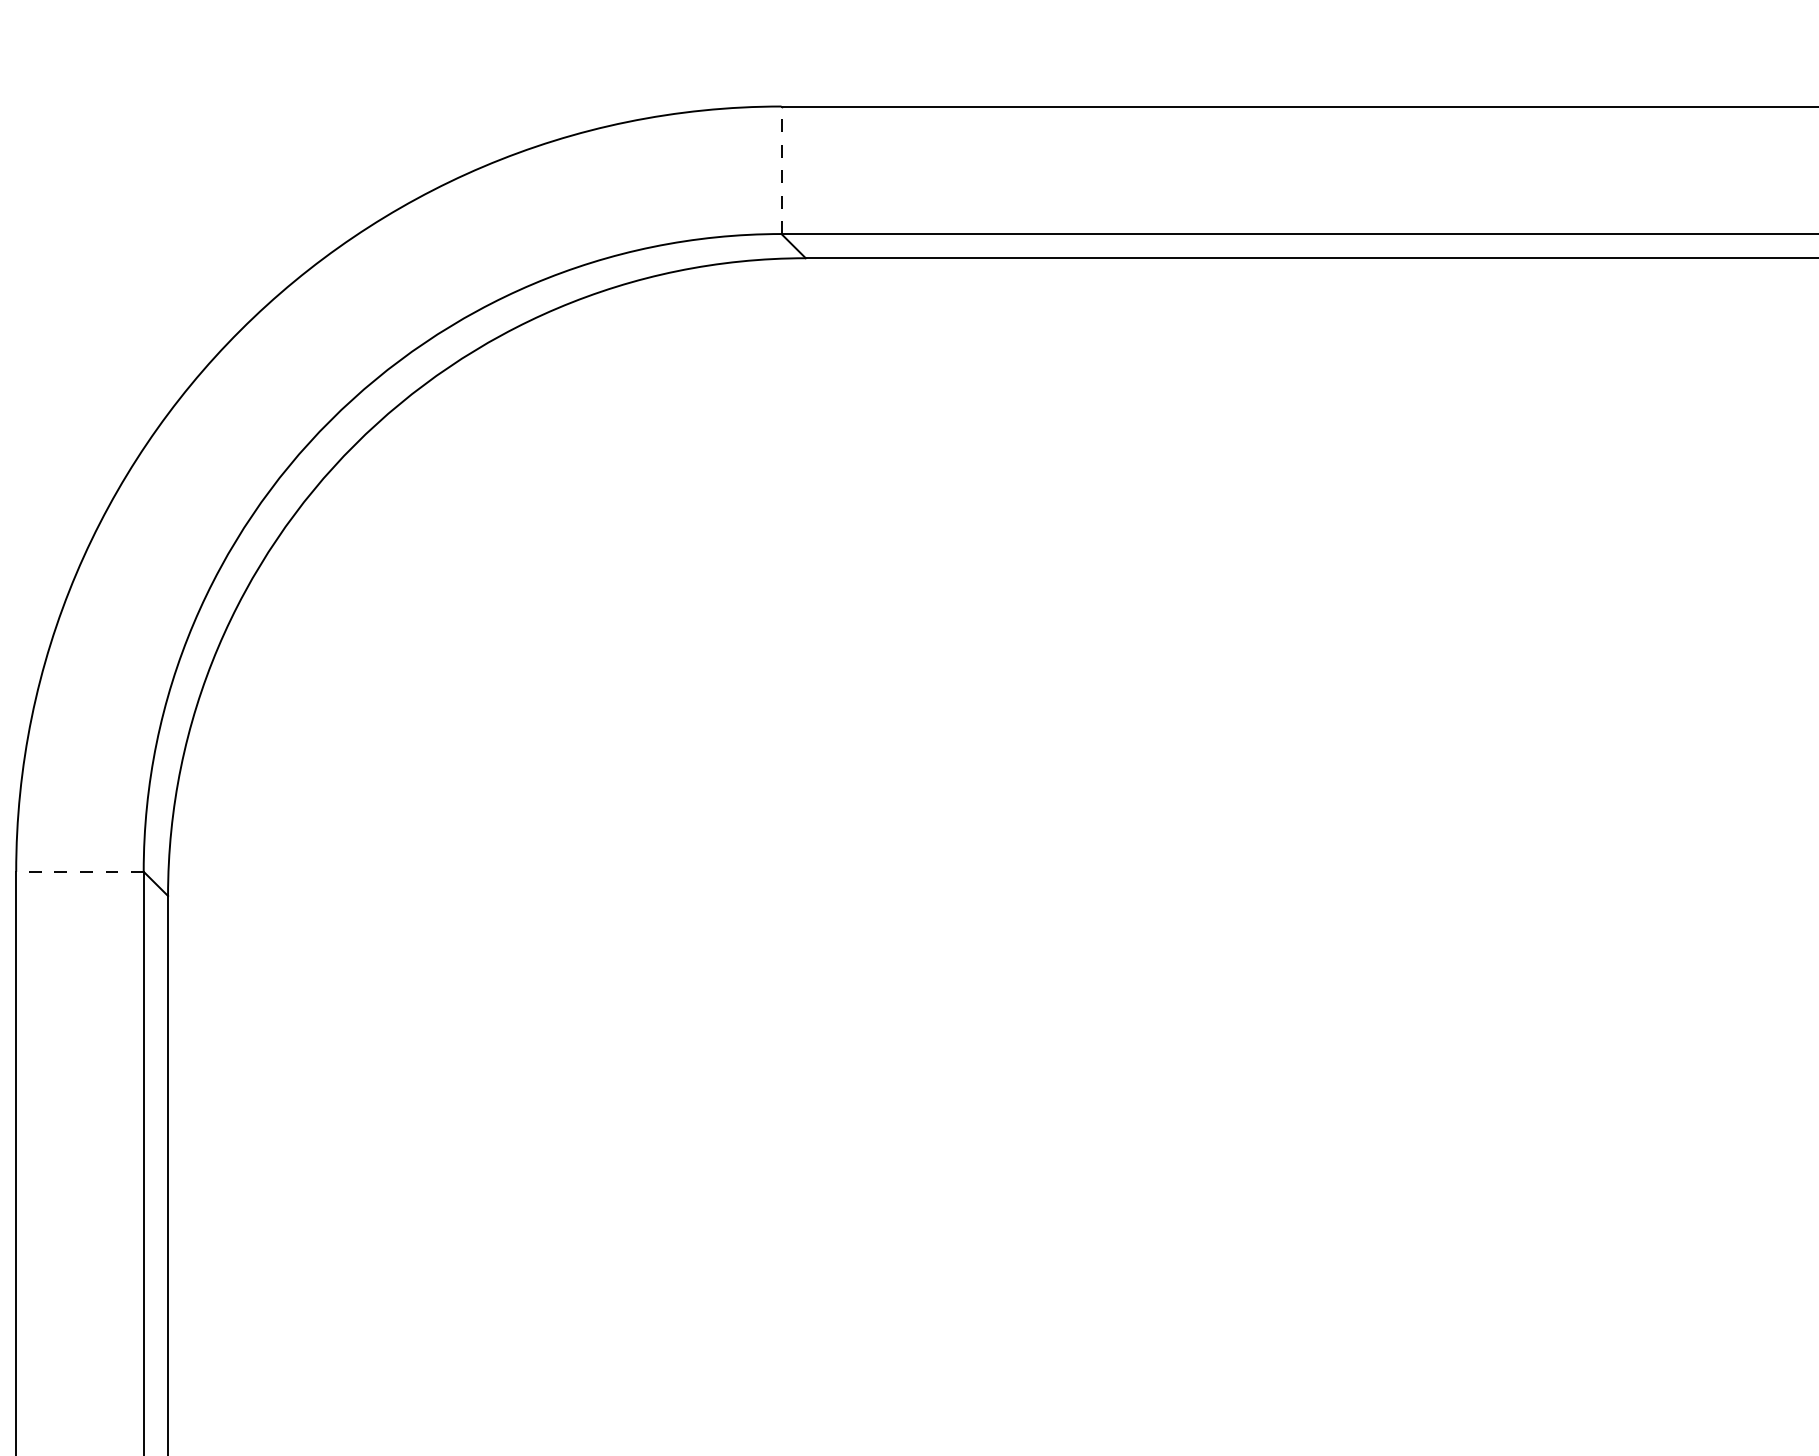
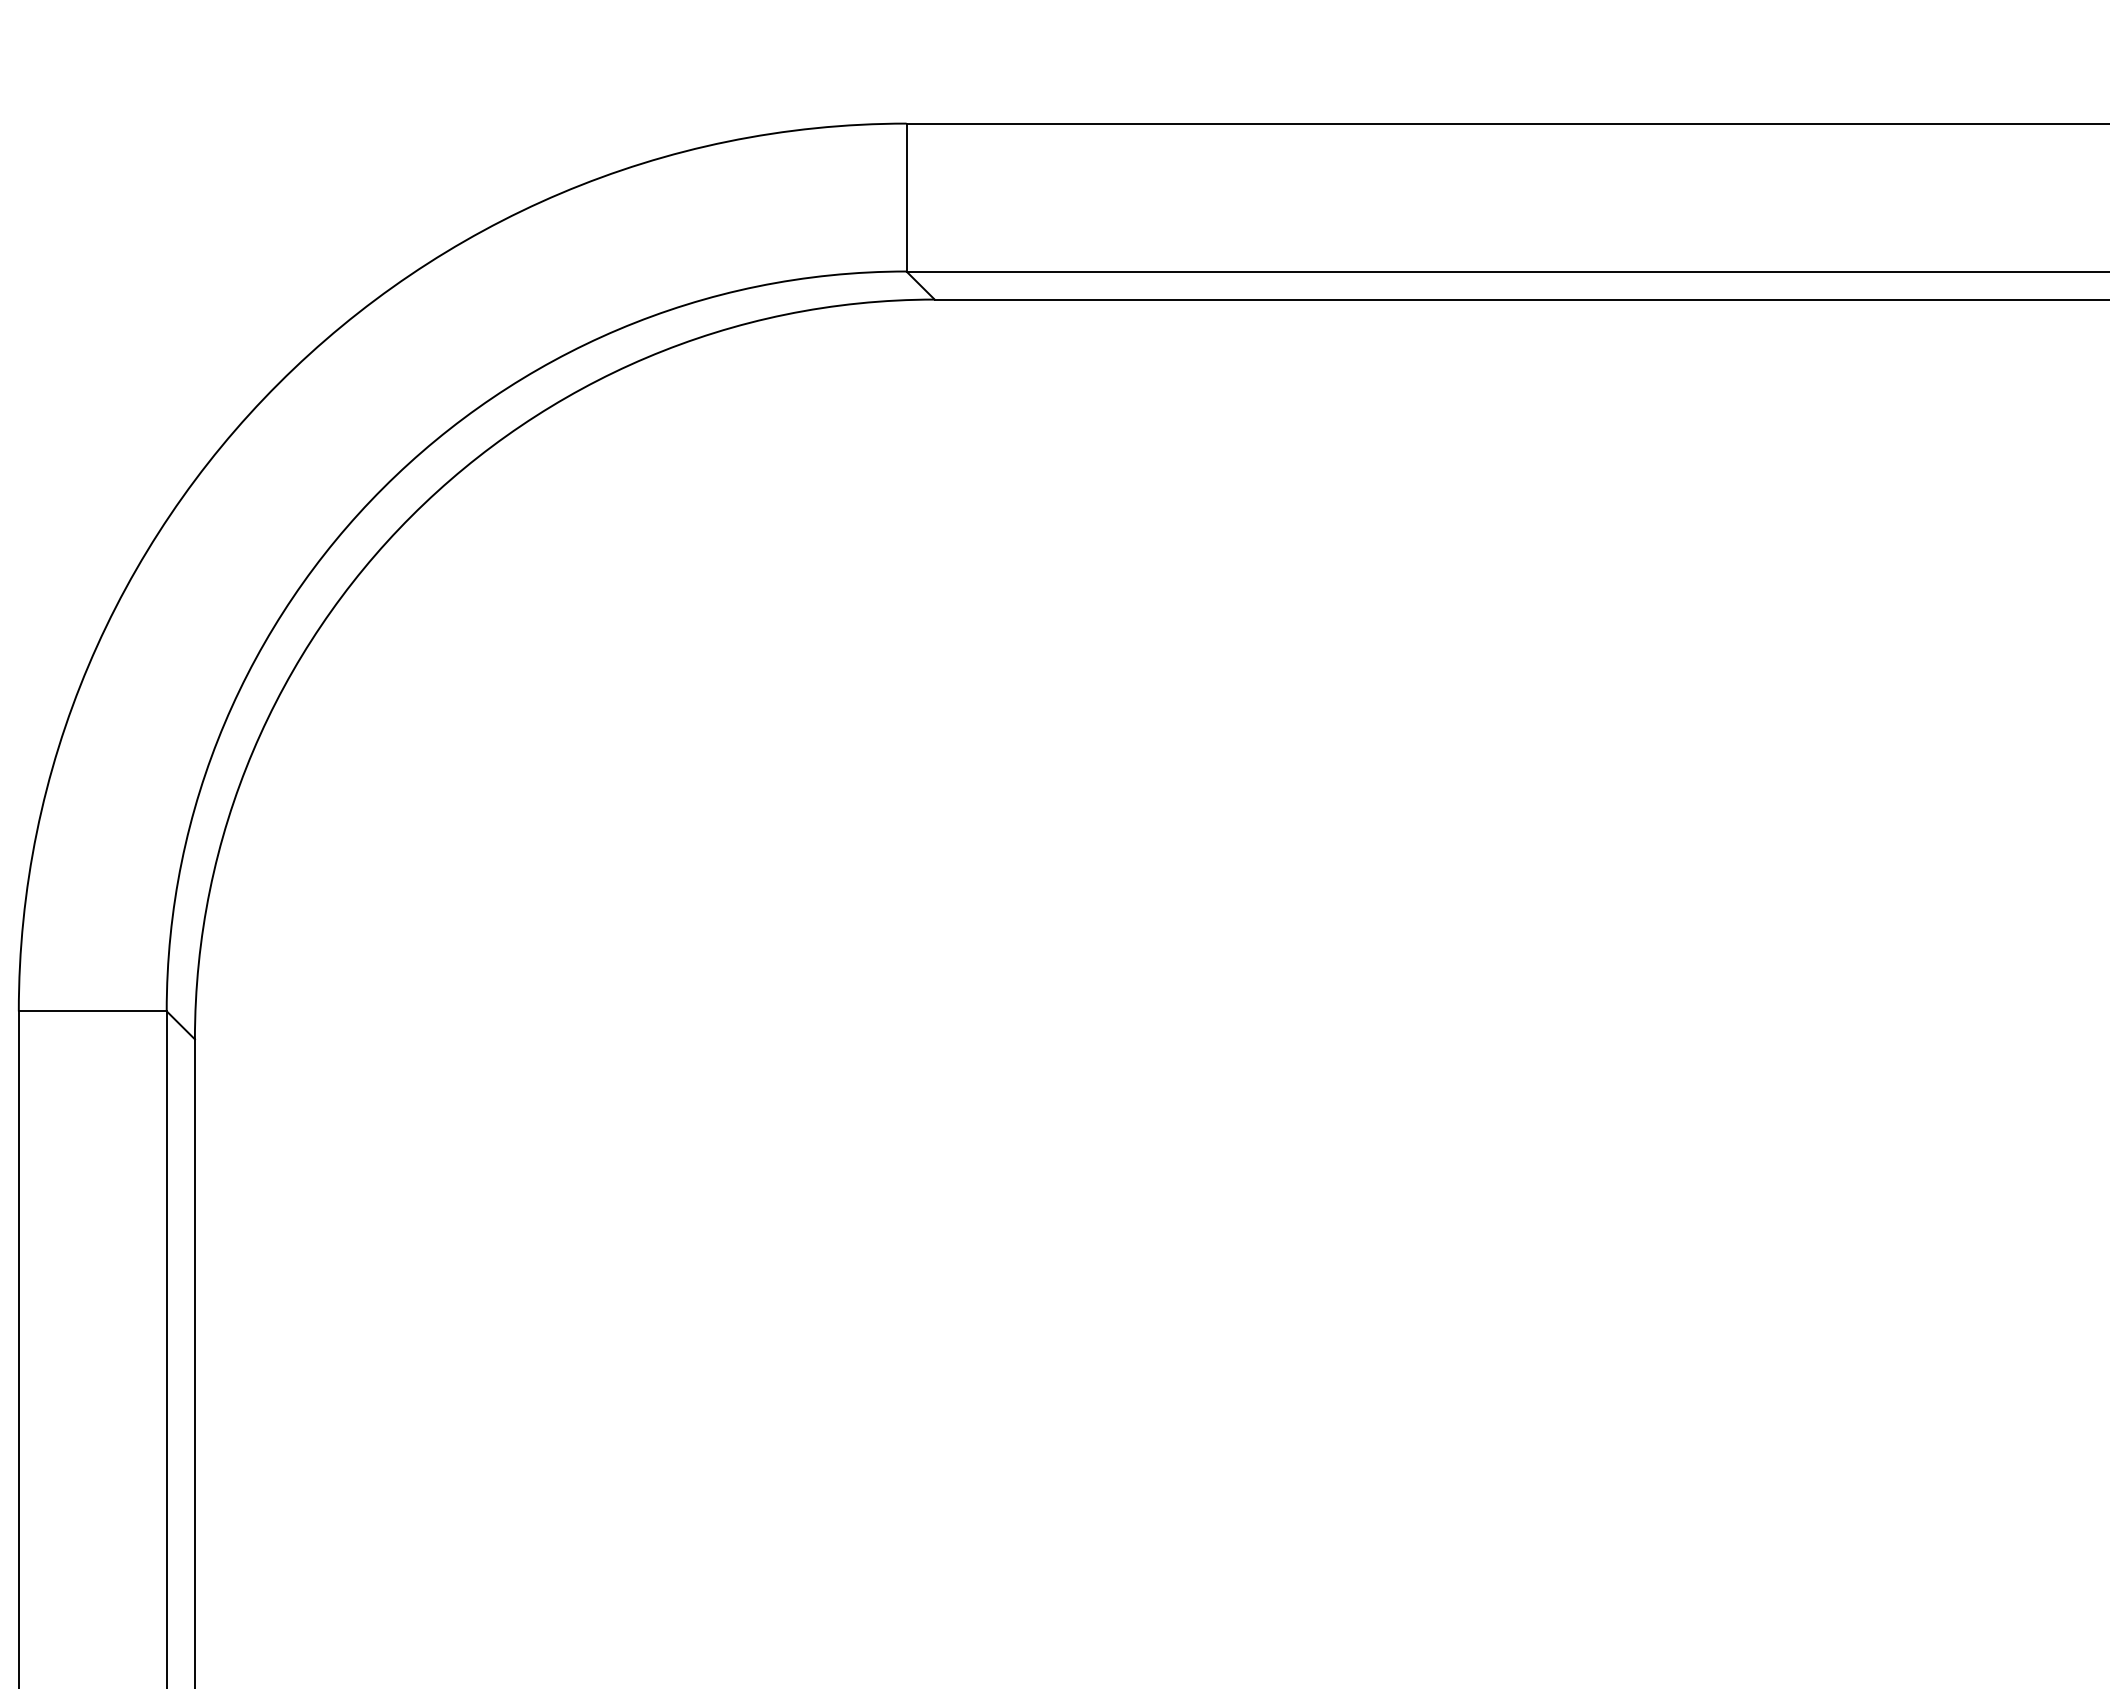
line: (781, 170) -> (906, 197), dashed -> solid
line: (79, 871) -> (92, 1011), dashed -> solid

